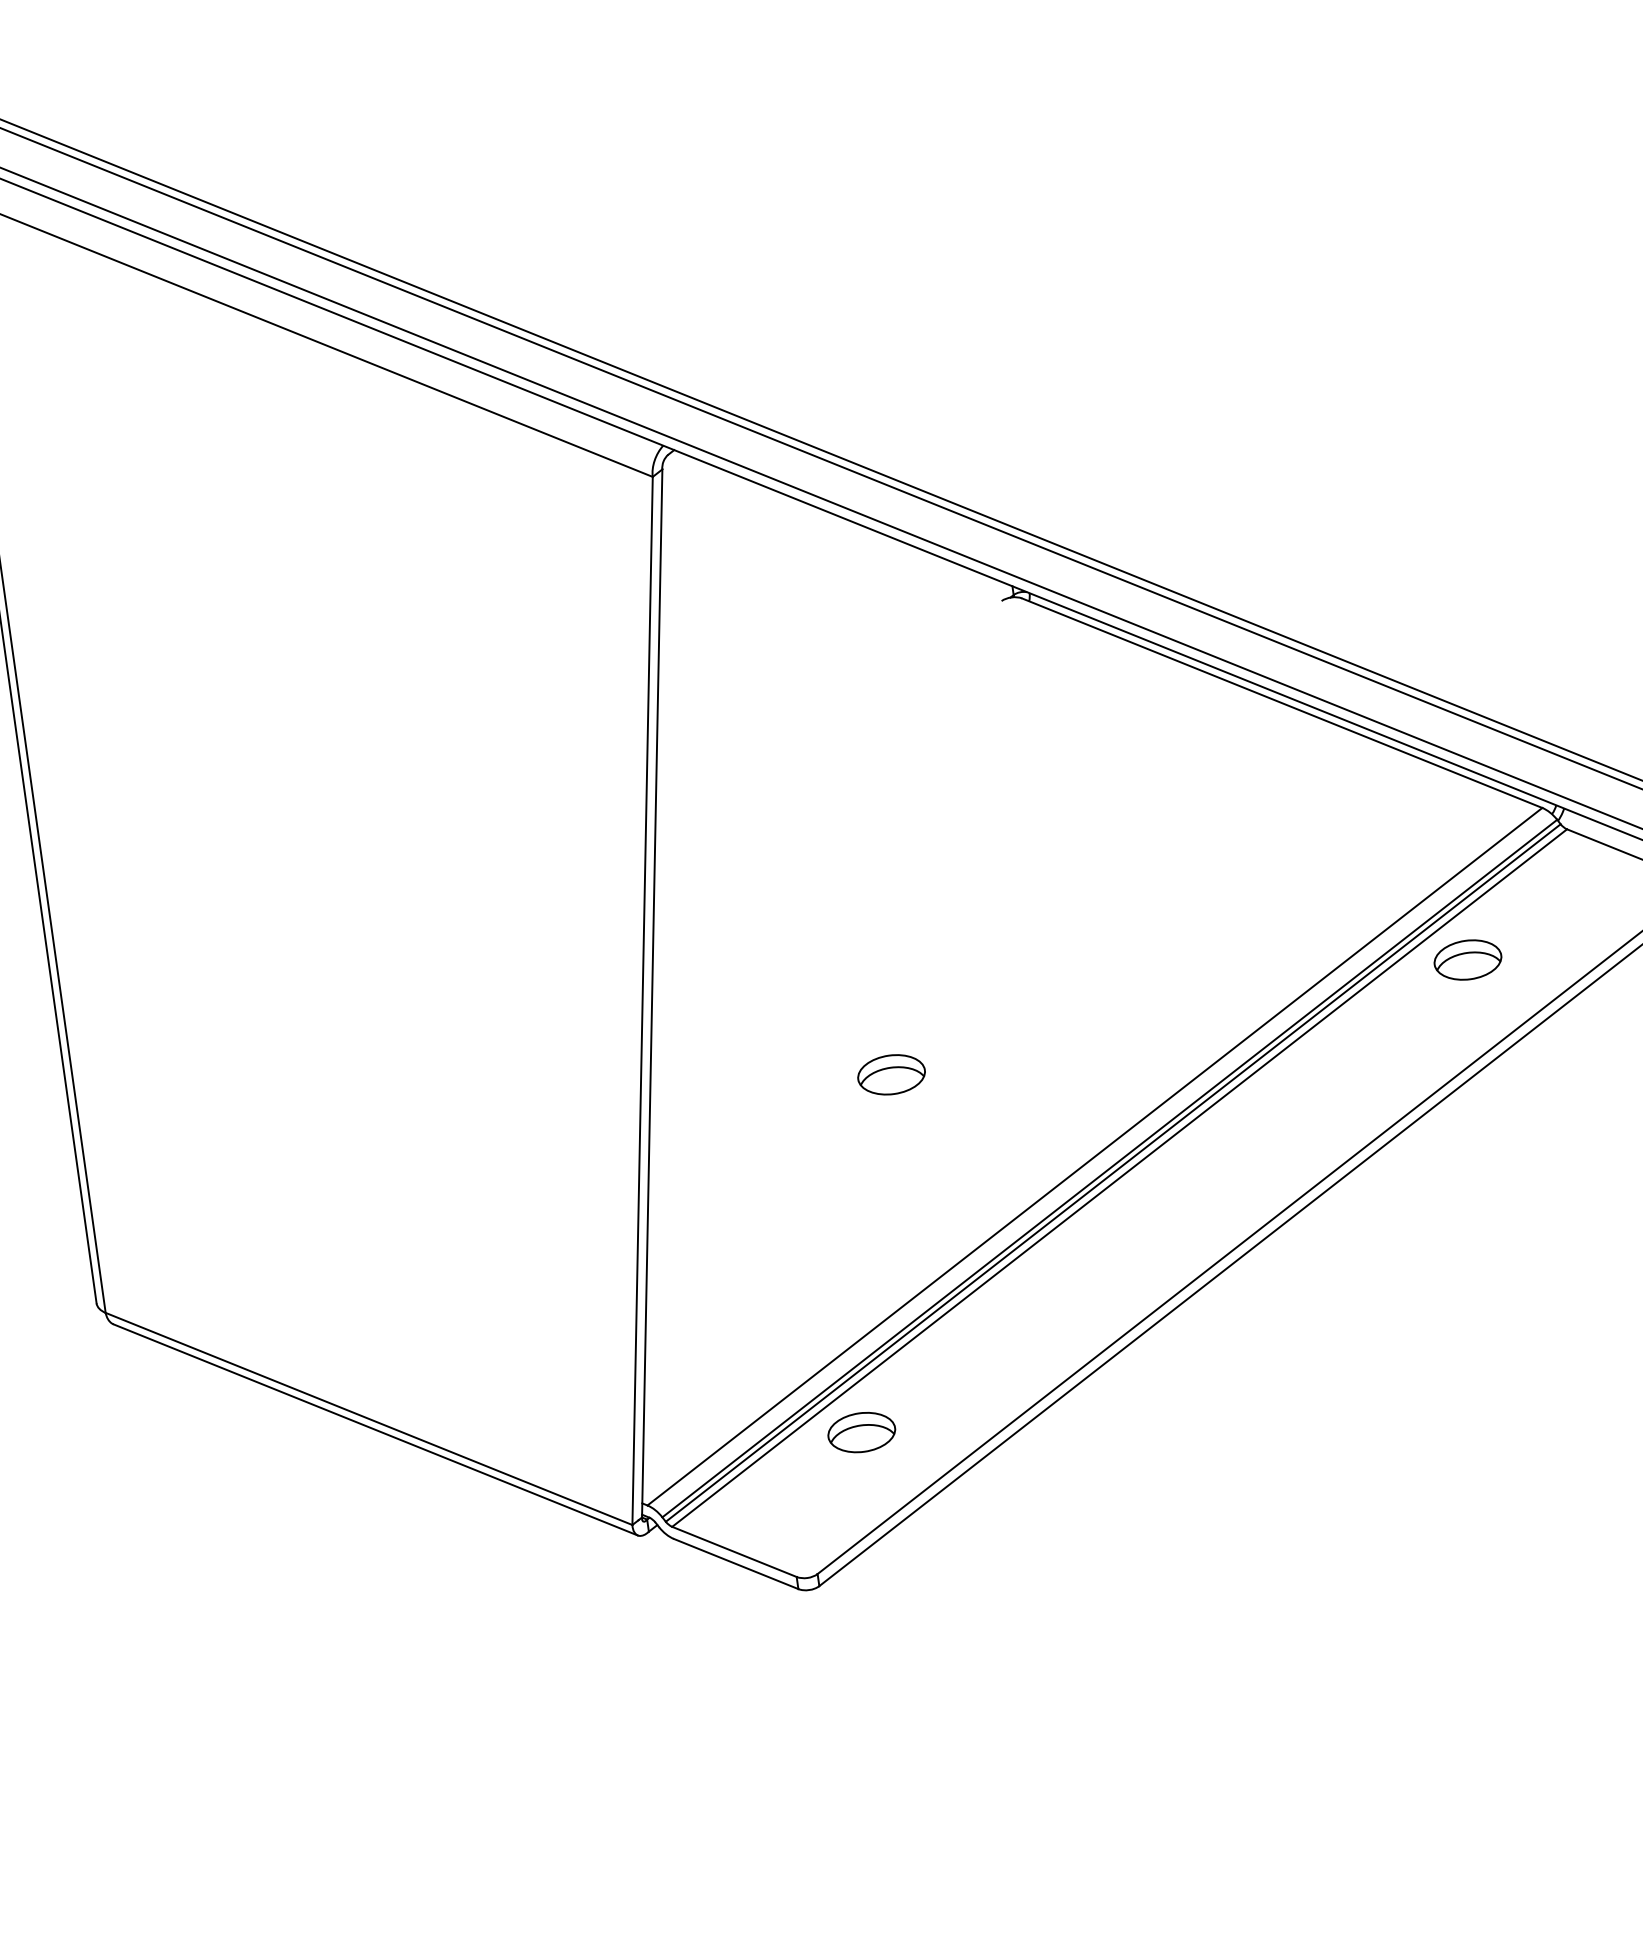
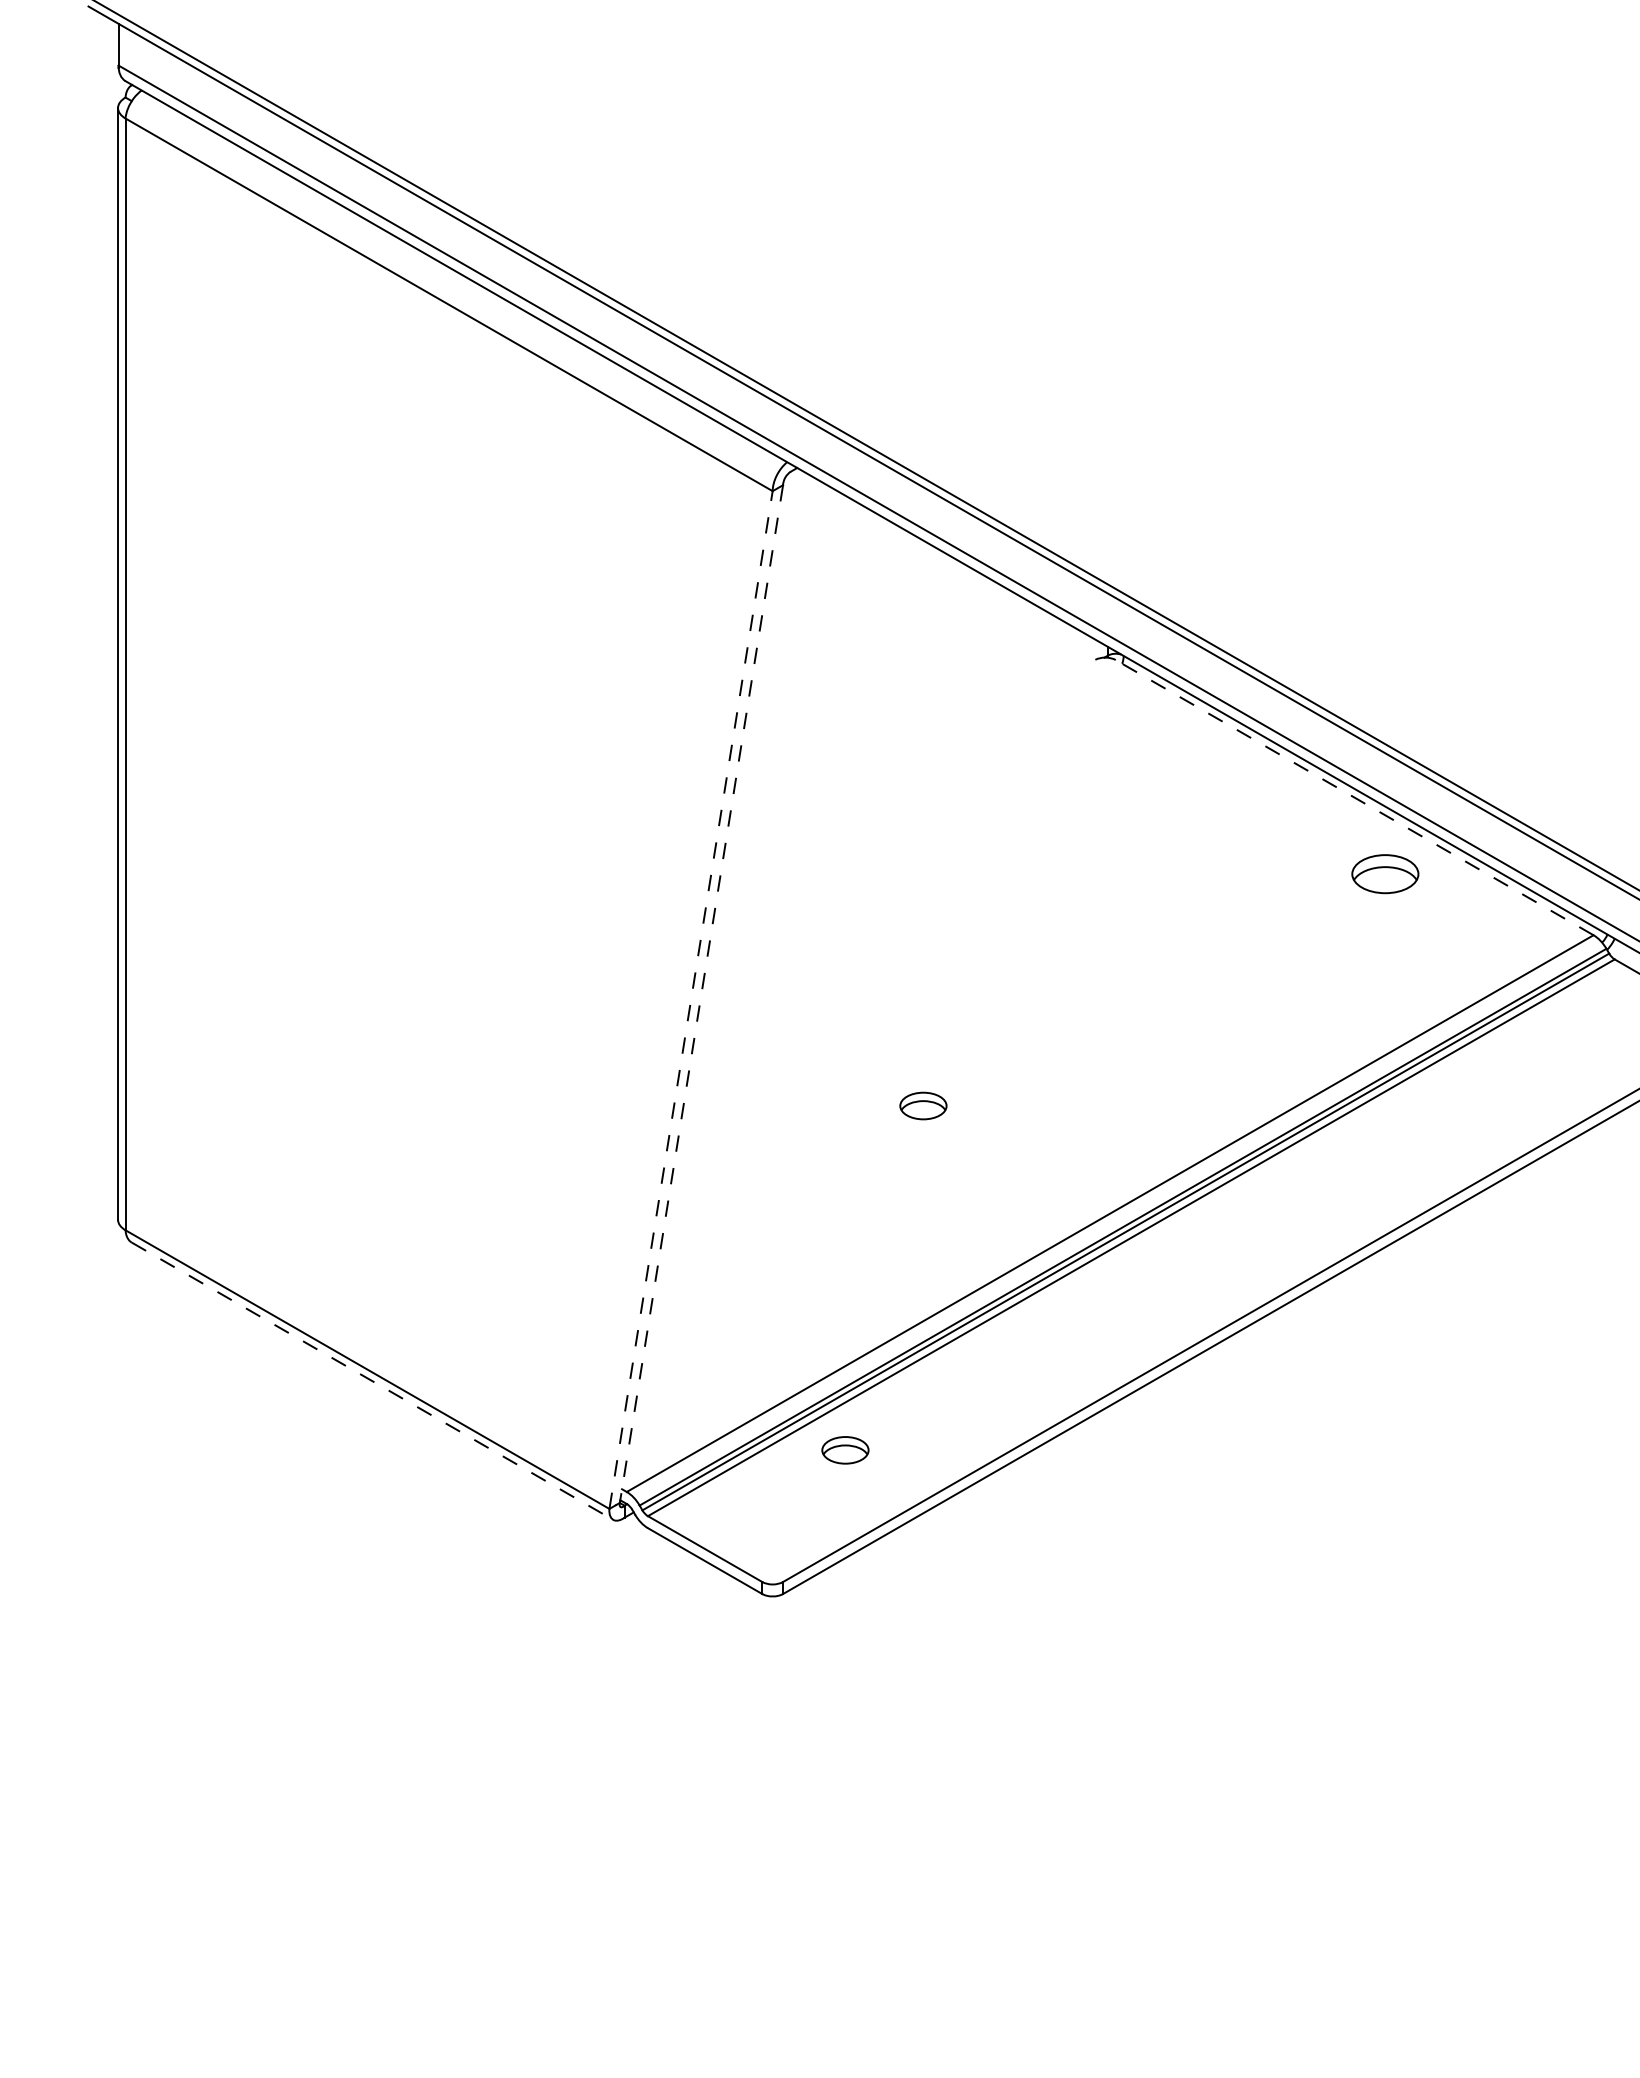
line: (1282, 703) -> (1354, 797), solid -> dashed
part: (1468, 960) -> (1385, 874), moved
line: (652, 993) -> (701, 994), solid -> dashed
line: (642, 1000) -> (691, 999), solid -> dashed
part: (891, 1074) -> (923, 1105), size x0.7
line: (375, 1430) -> (372, 1381), solid -> dashed
part: (861, 1432) -> (845, 1450), size x0.7

